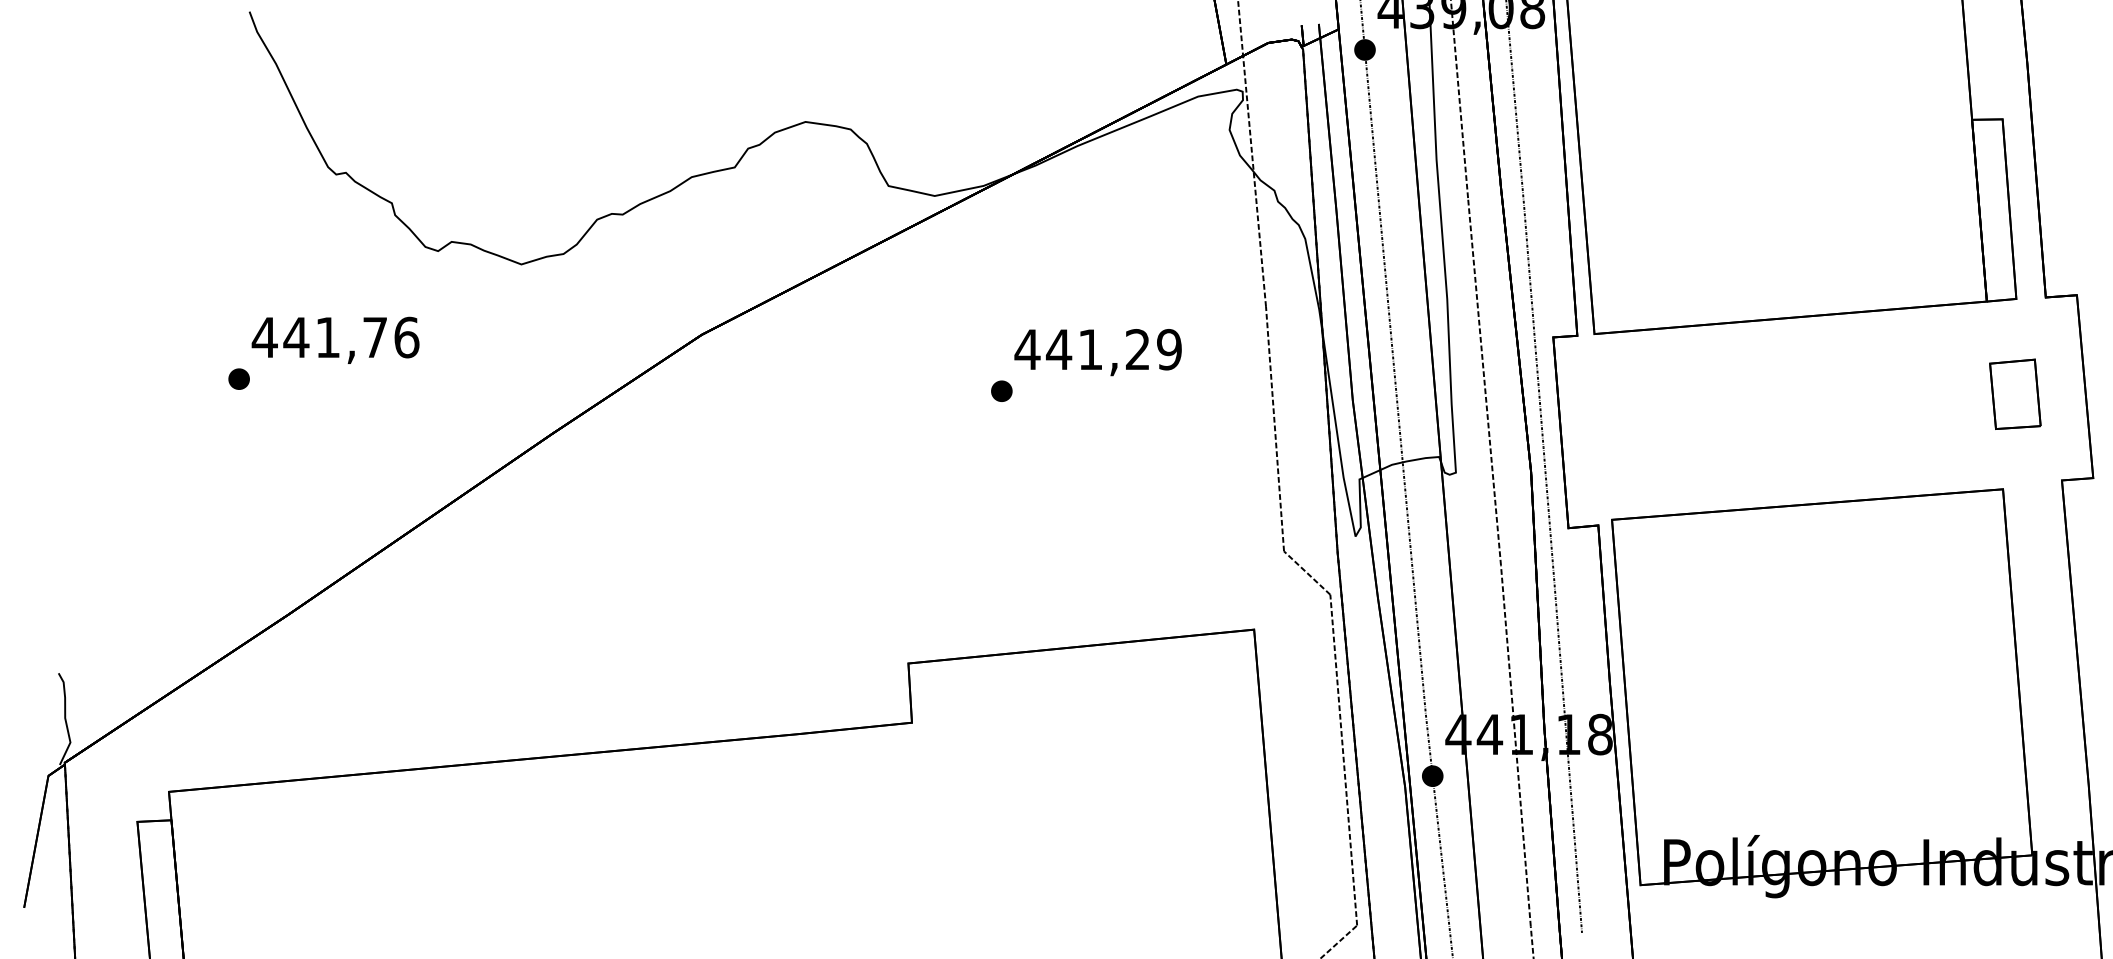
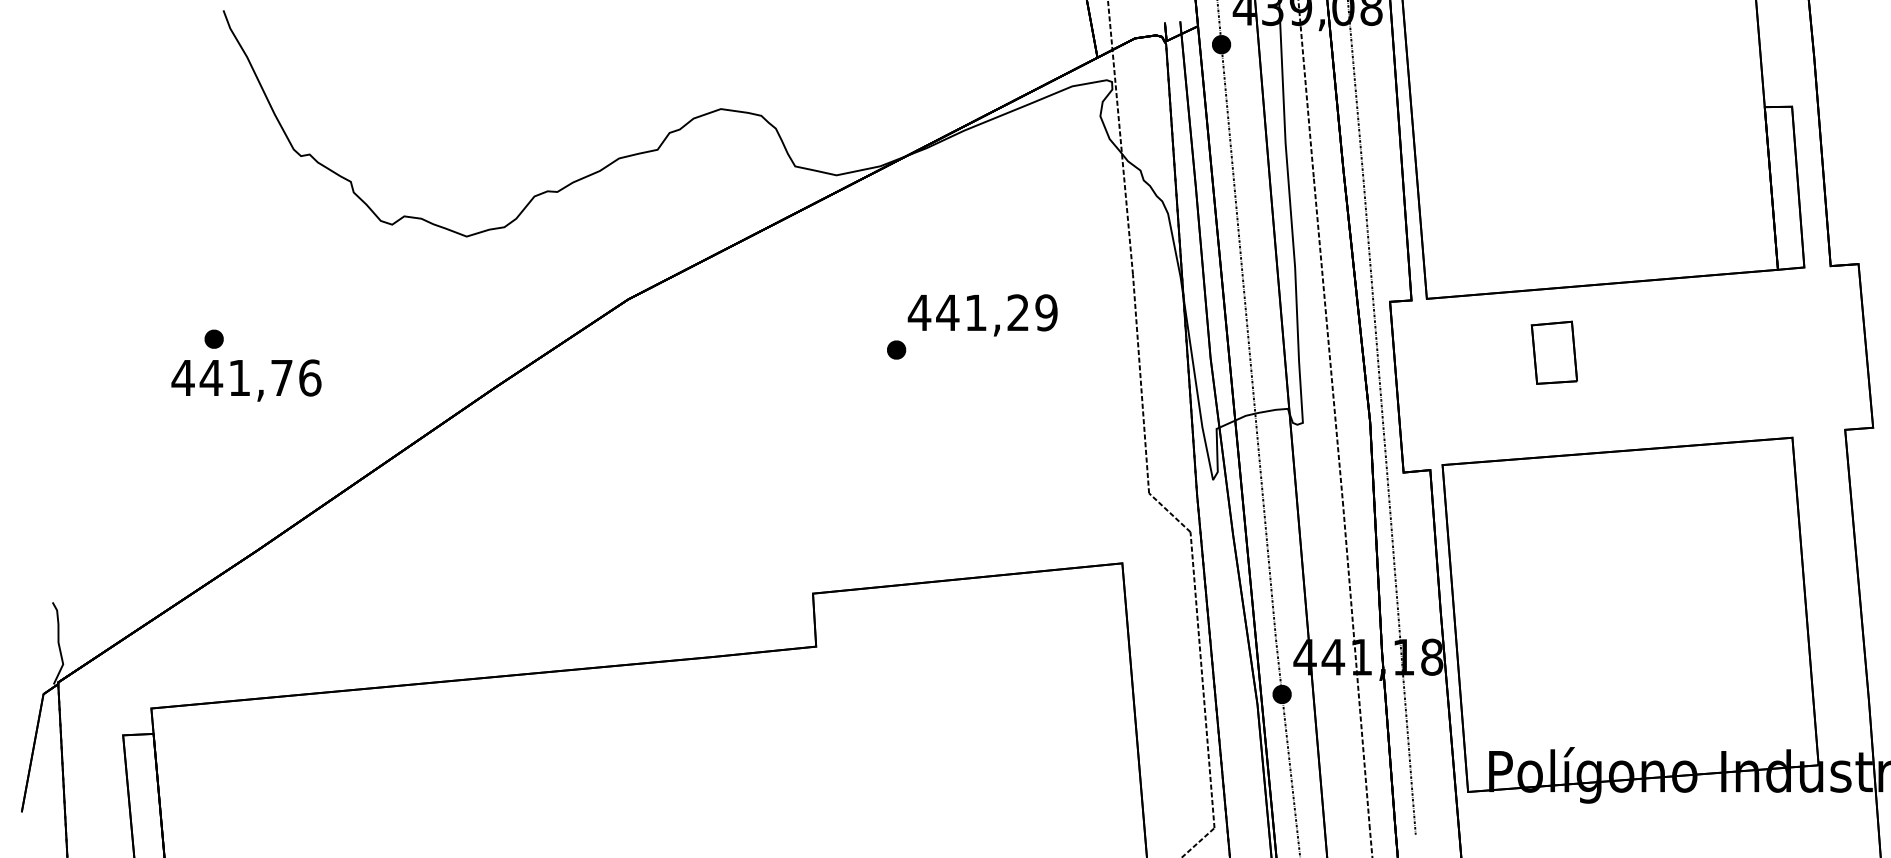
text: (335, 340) -> (246, 380), moved
part: (2014, 394) -> (1553, 352), moved

